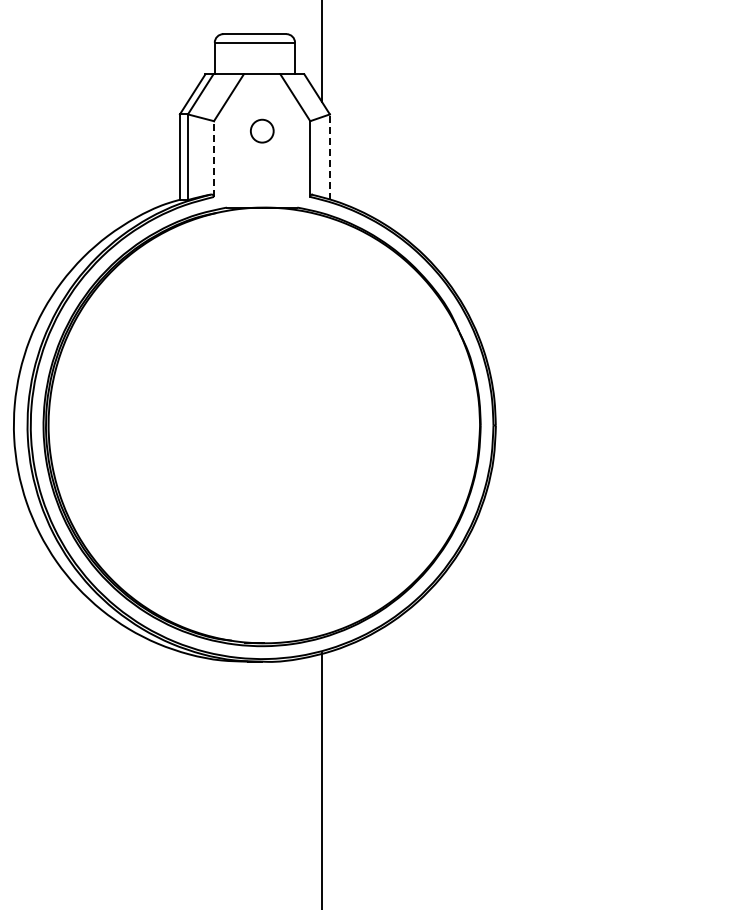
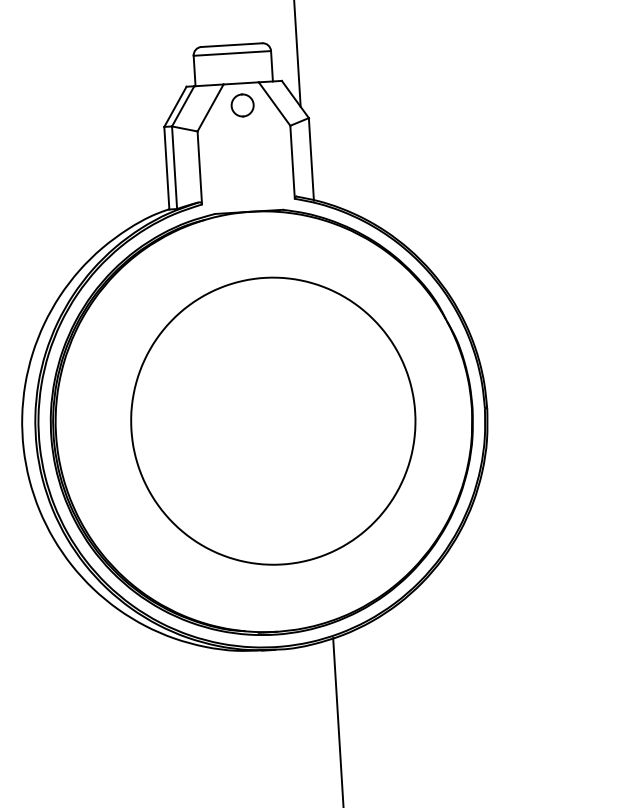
part: (262, 130) -> (242, 104), moved
line: (329, 157) -> (311, 159), dashed -> solid
line: (214, 159) -> (200, 168), dashed -> solid
part: (273, 424) -> (272, 420), added

